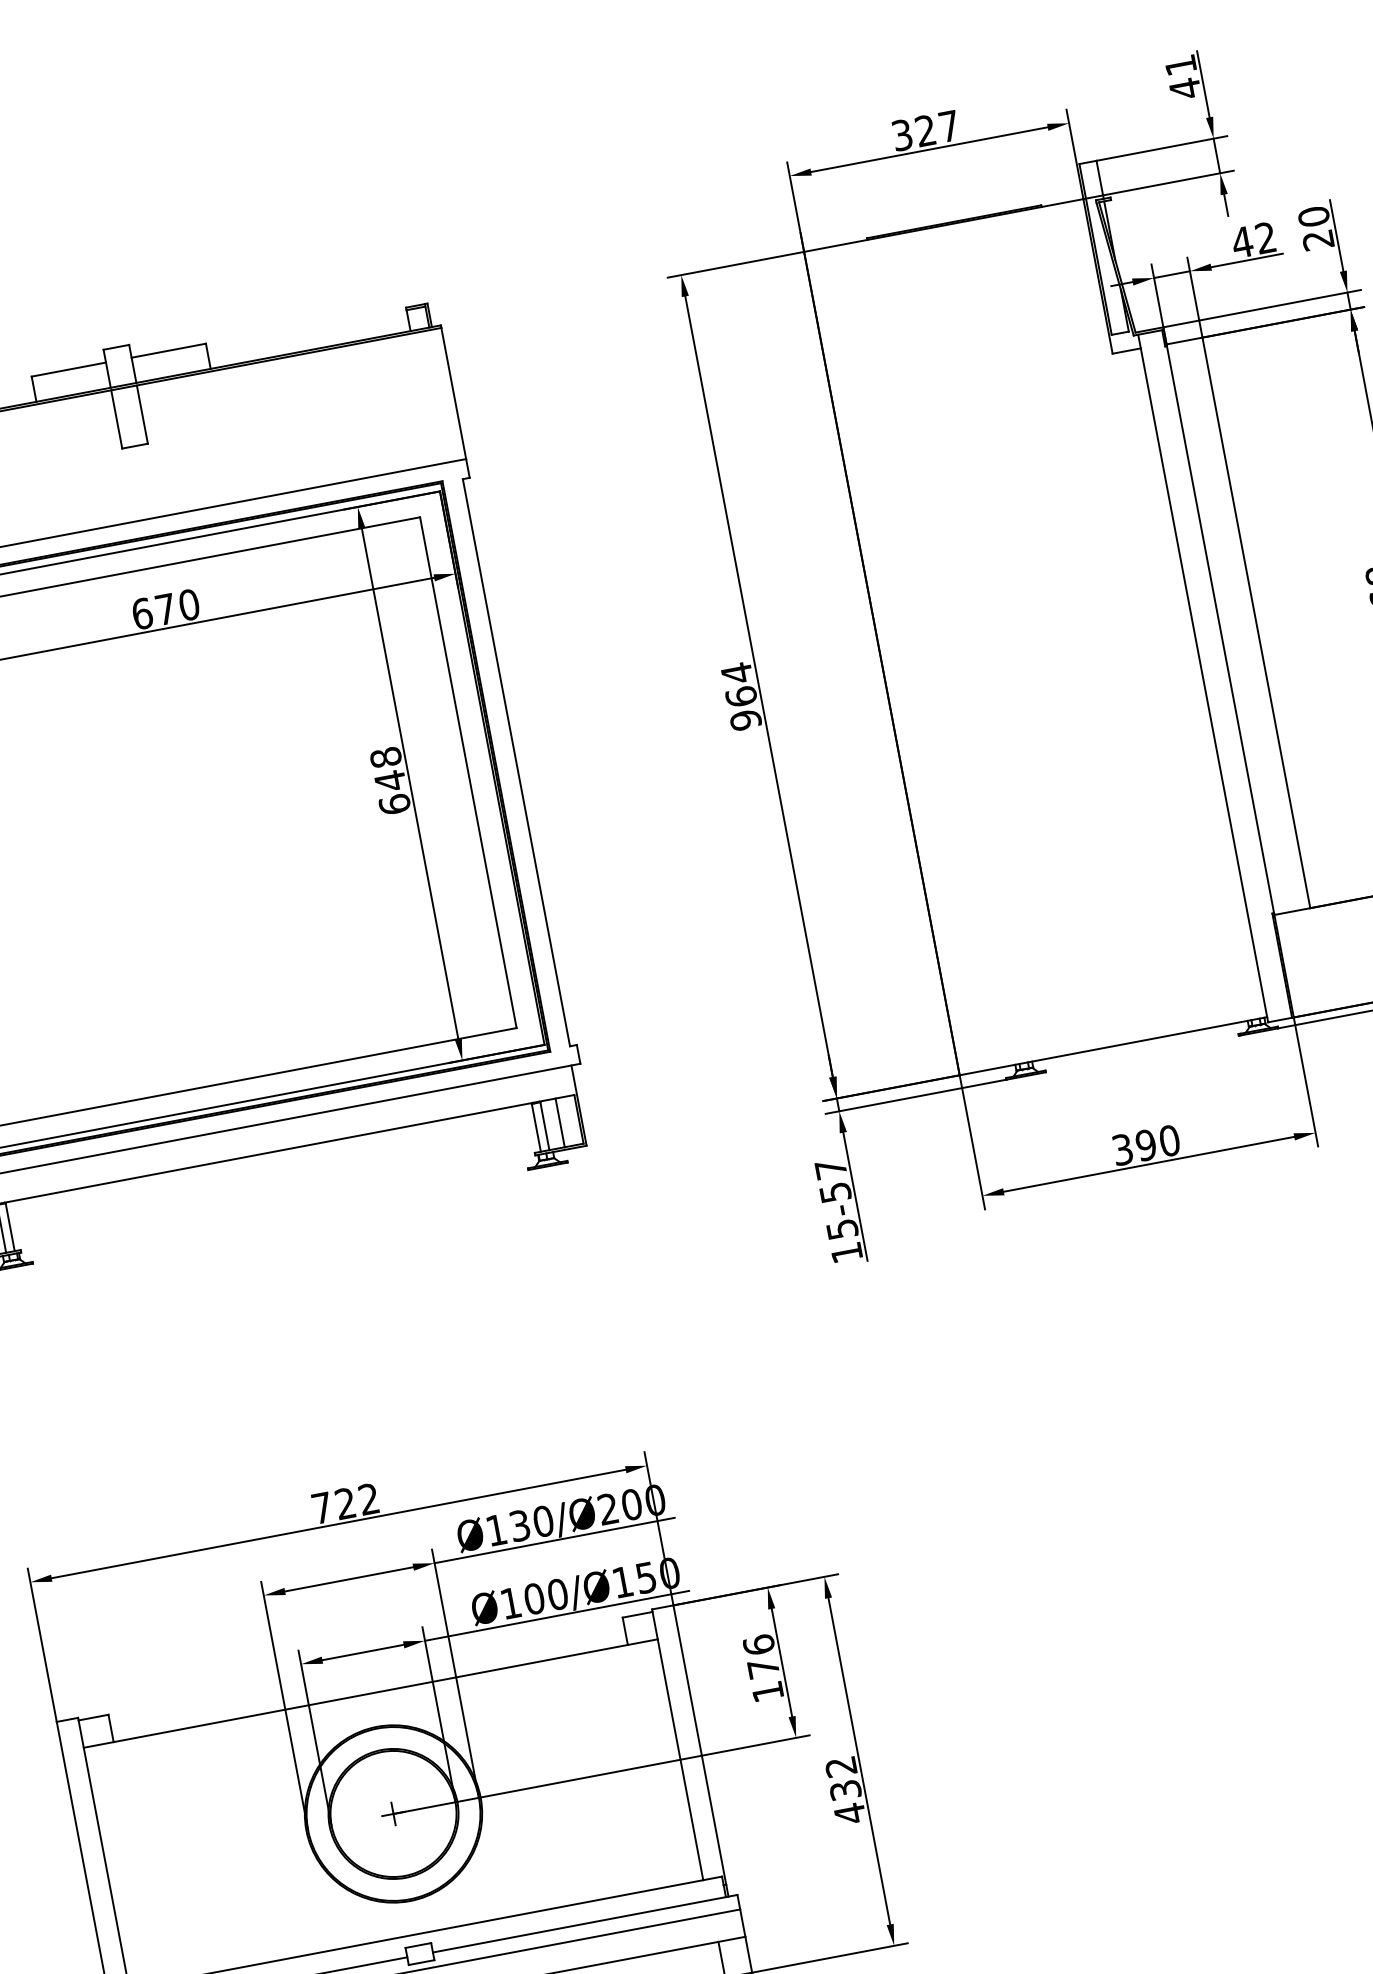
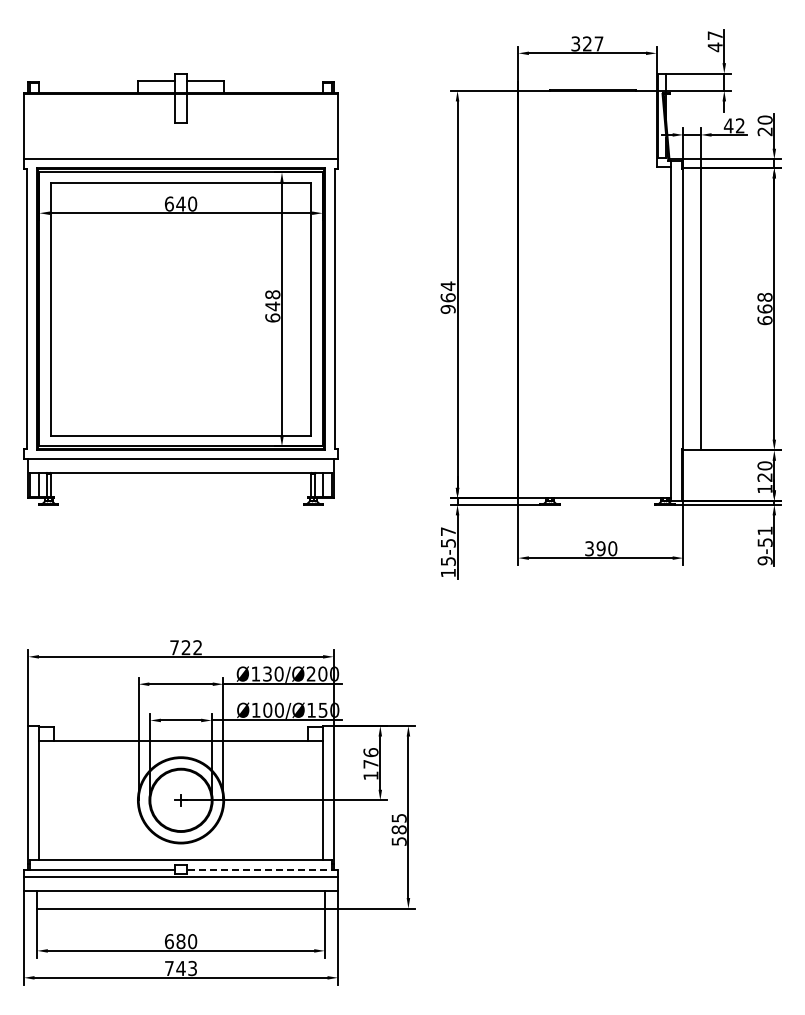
text: (1179, 65) -> (714, 35), 41 -> 47
text: (164, 608) -> (180, 203), 670 -> 640
text: (844, 1791) -> (398, 830), 432 -> 585
line: (584, 1924) -> (262, 870), solid -> dashed

